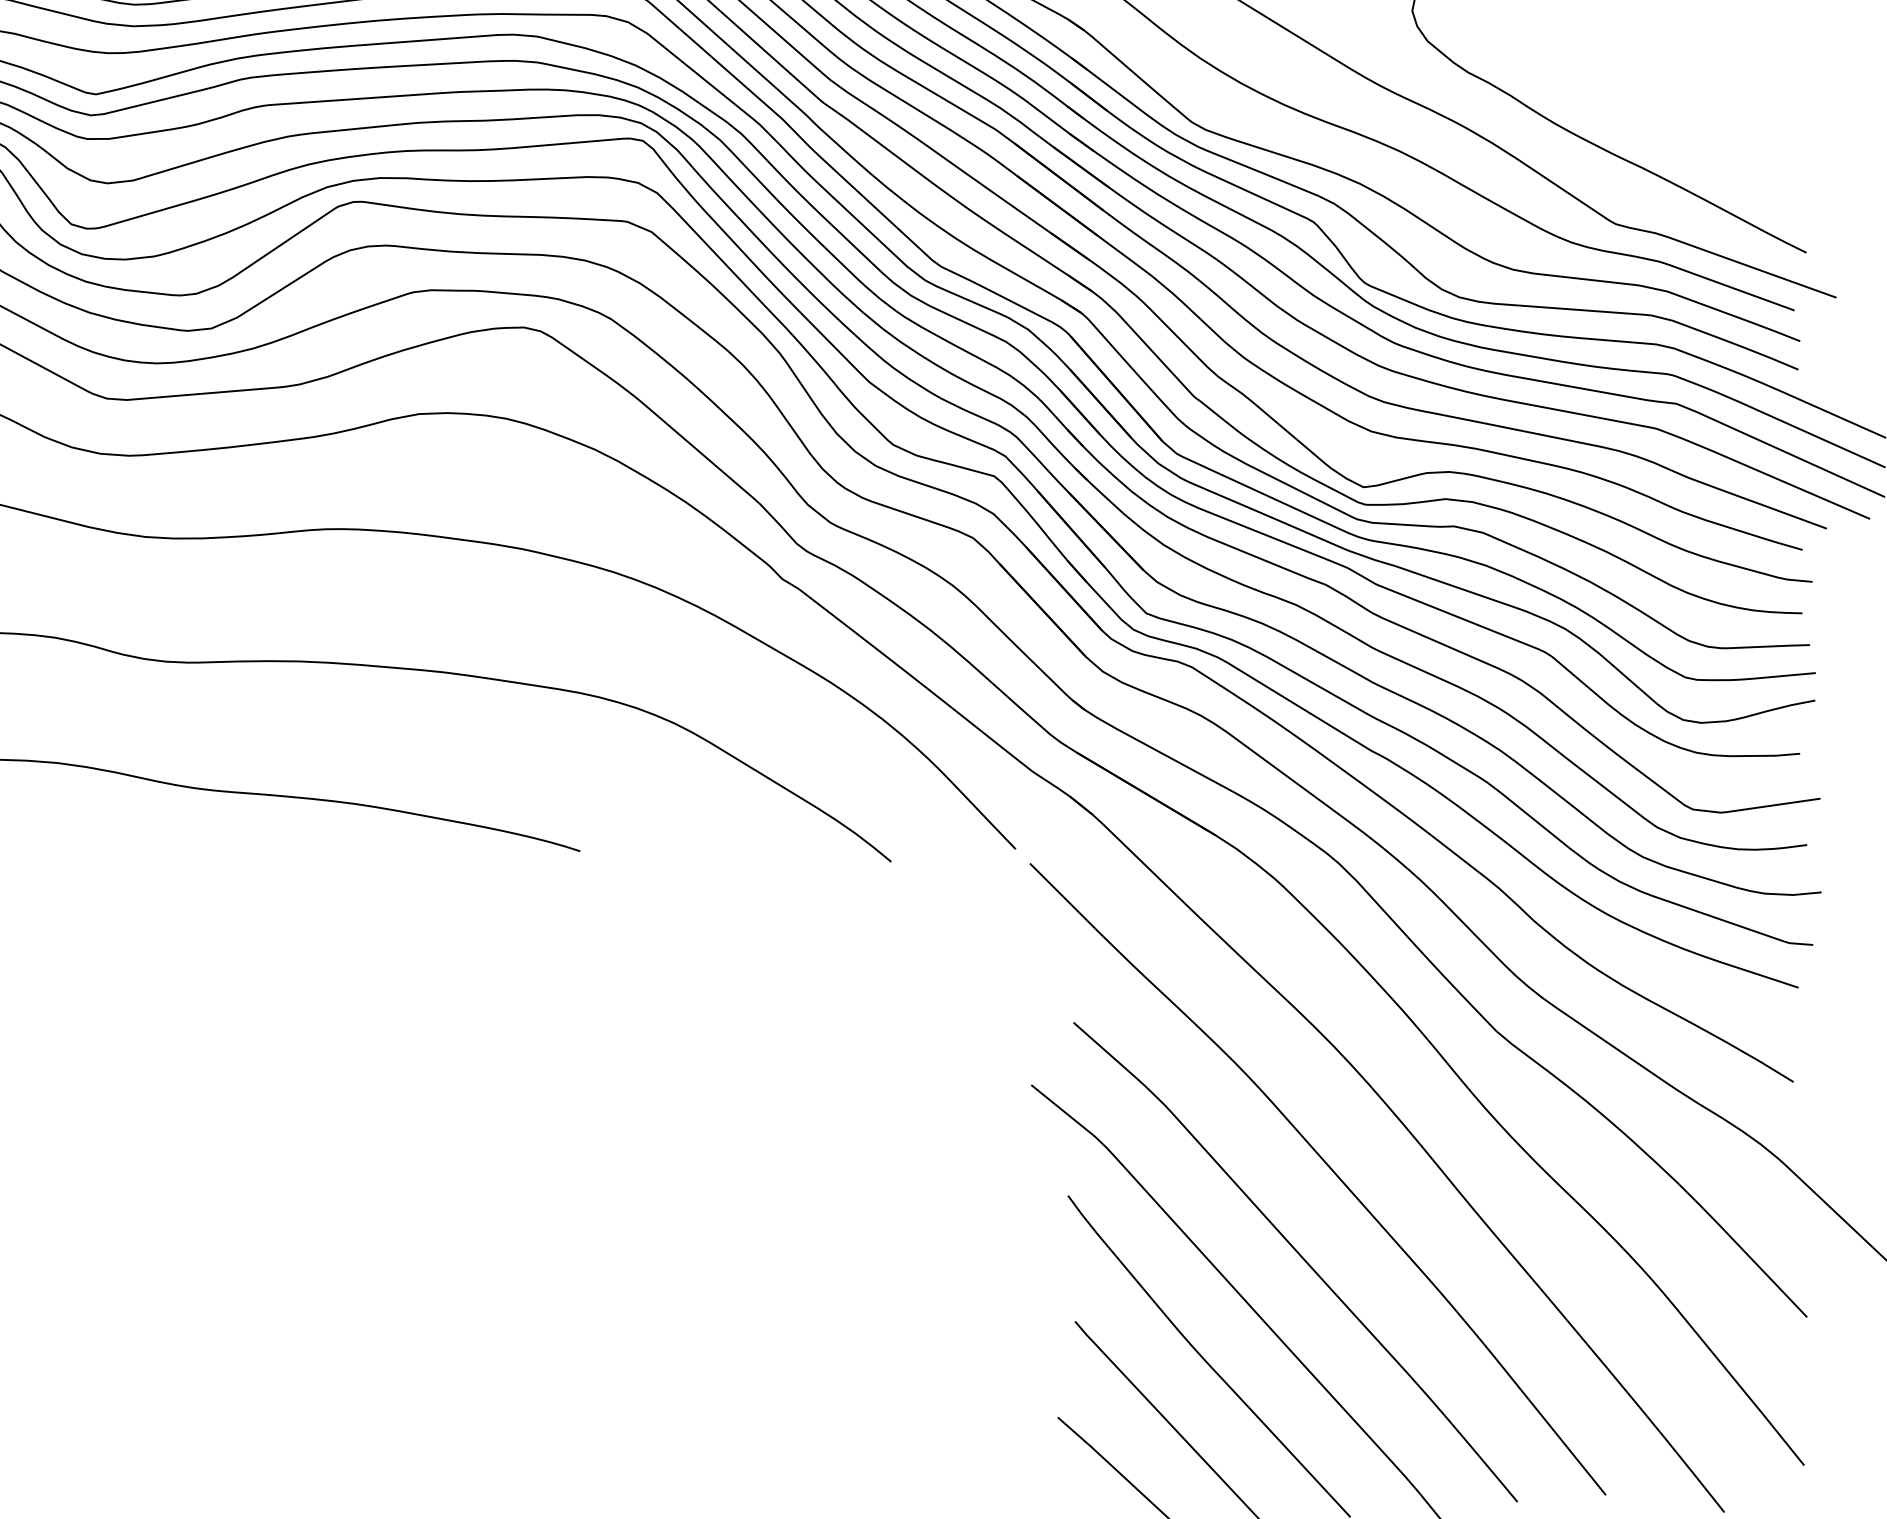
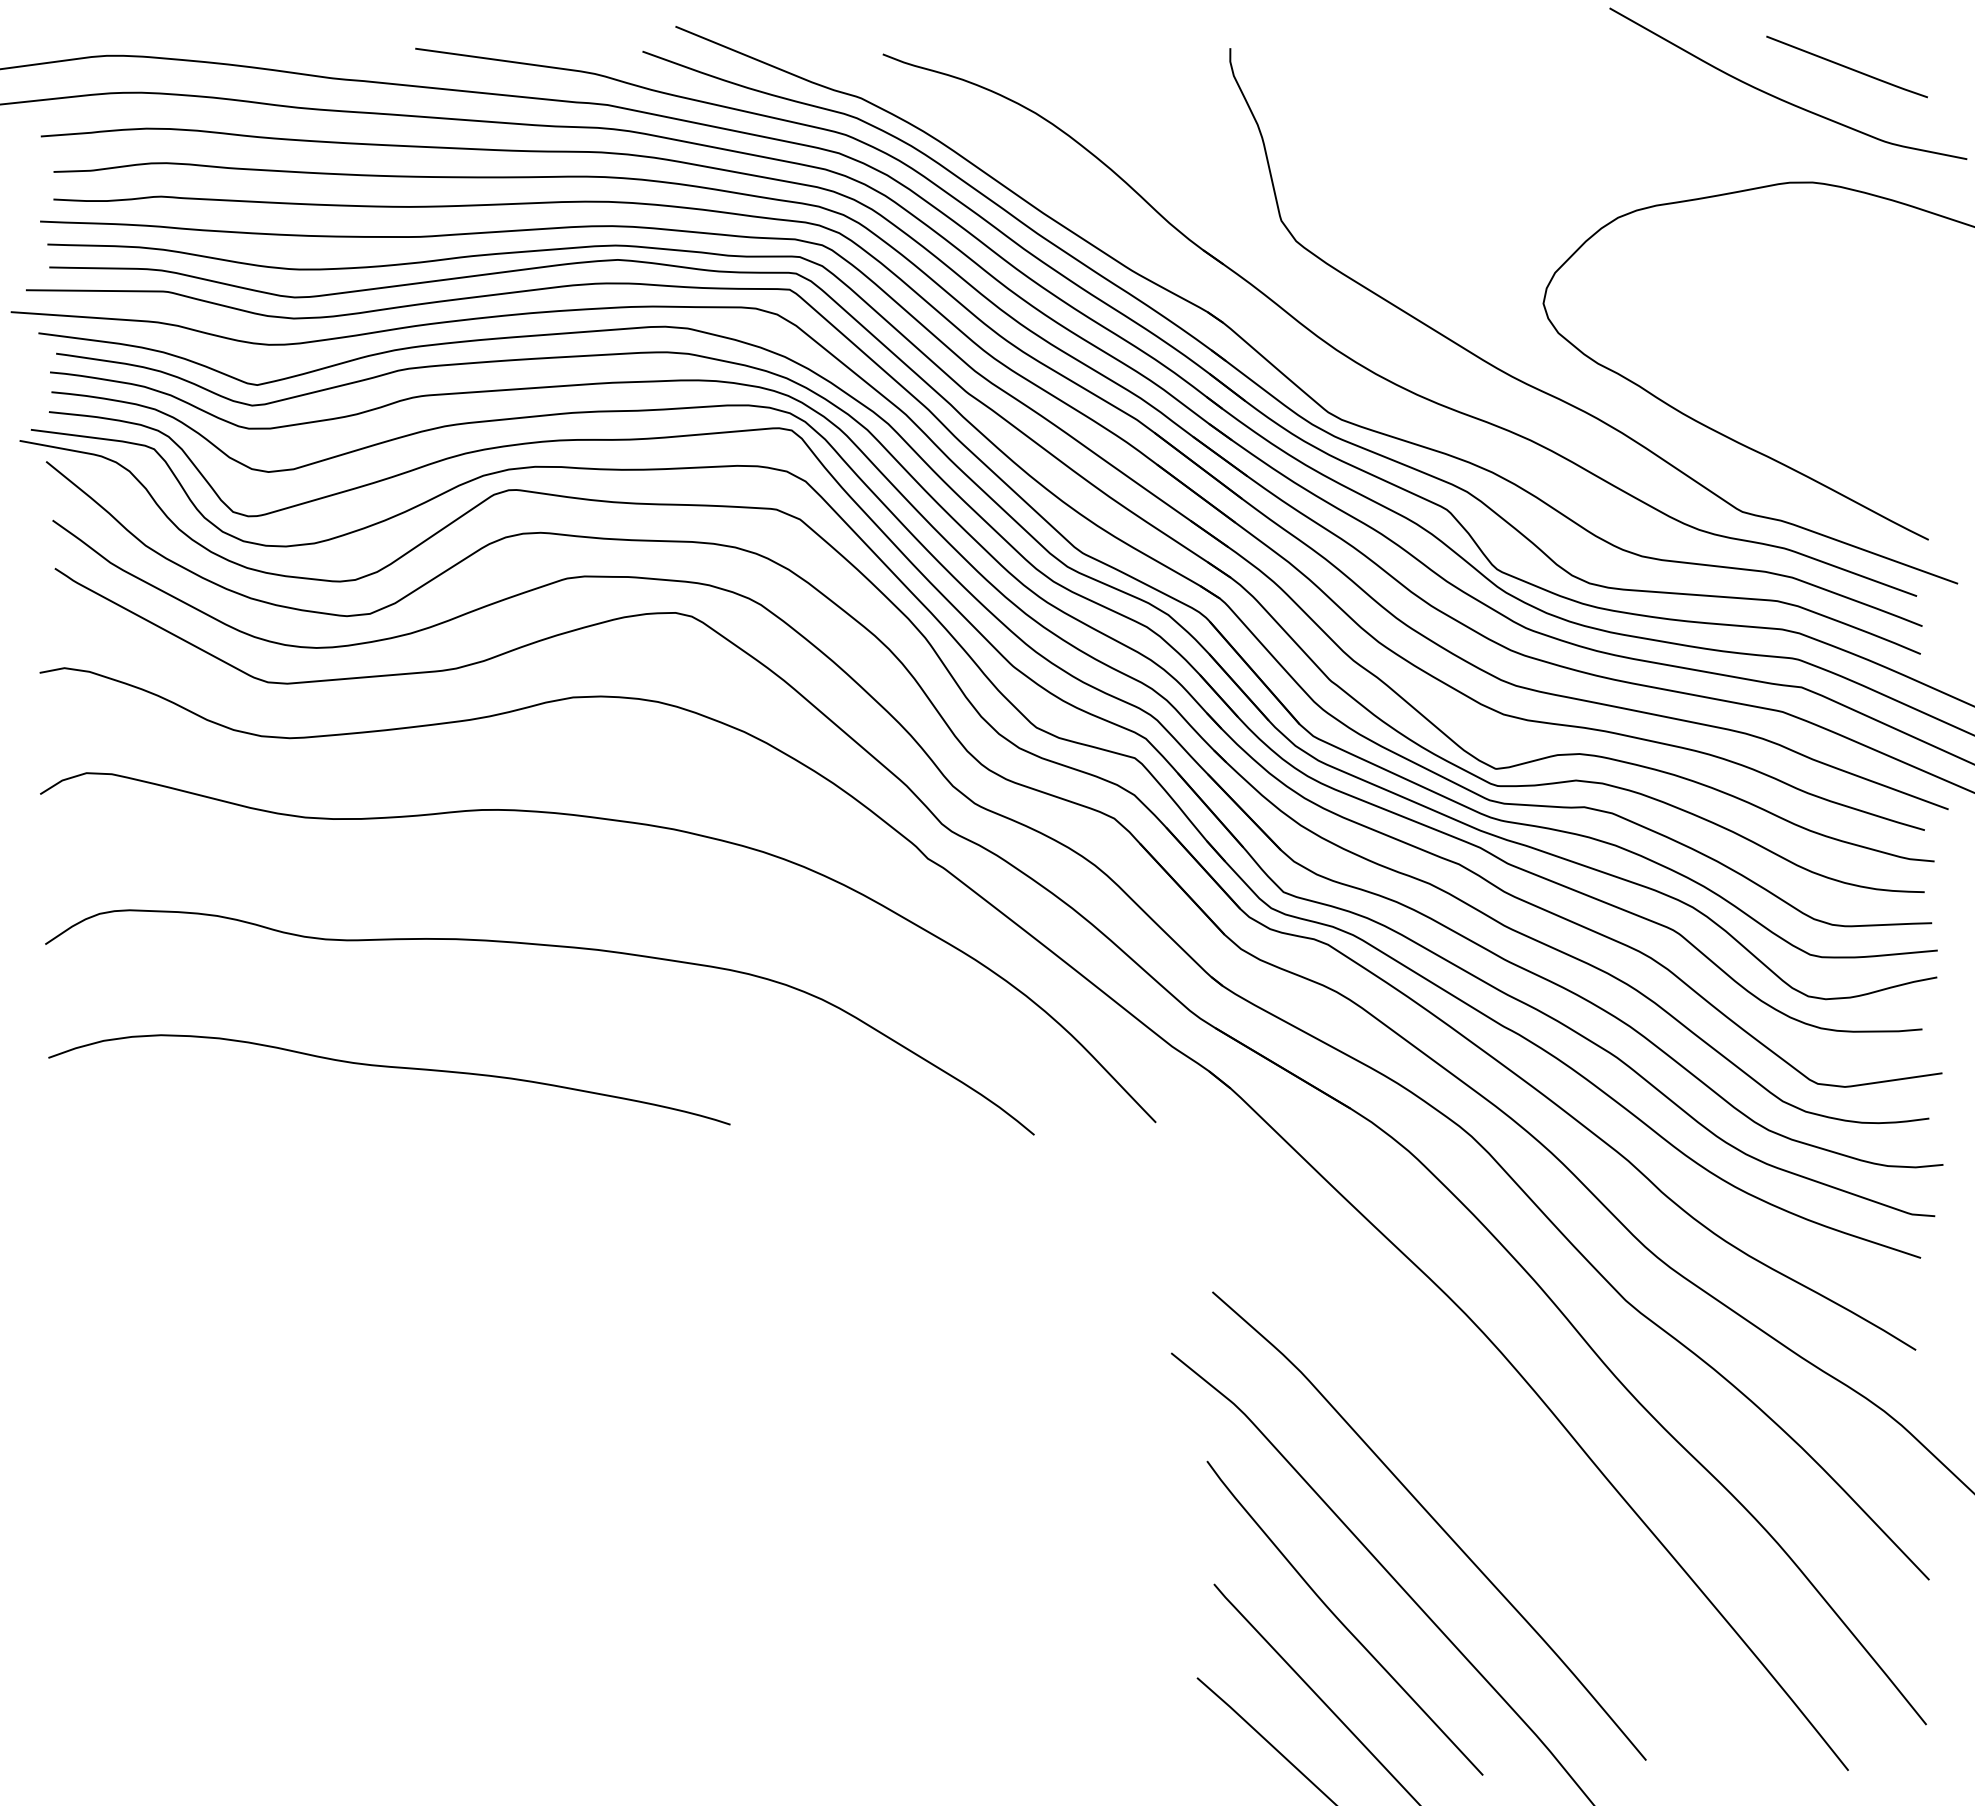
curve: (1329, 1168) -> (1462, 1434), removed

